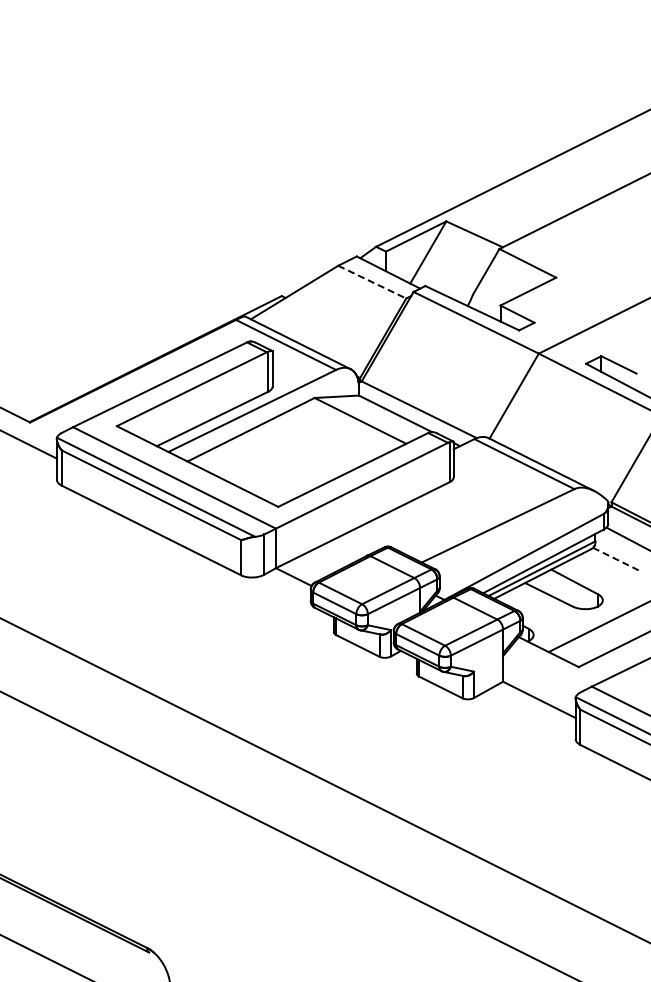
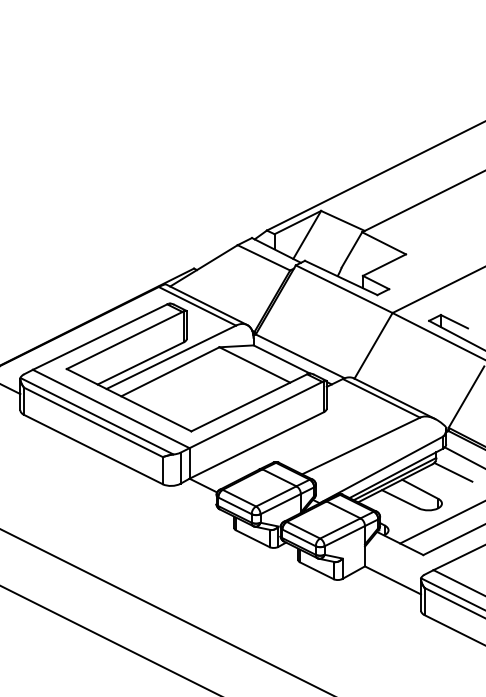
line: (372, 282) -> (264, 258), dashed -> solid
line: (618, 560) -> (454, 472), dashed -> solid

